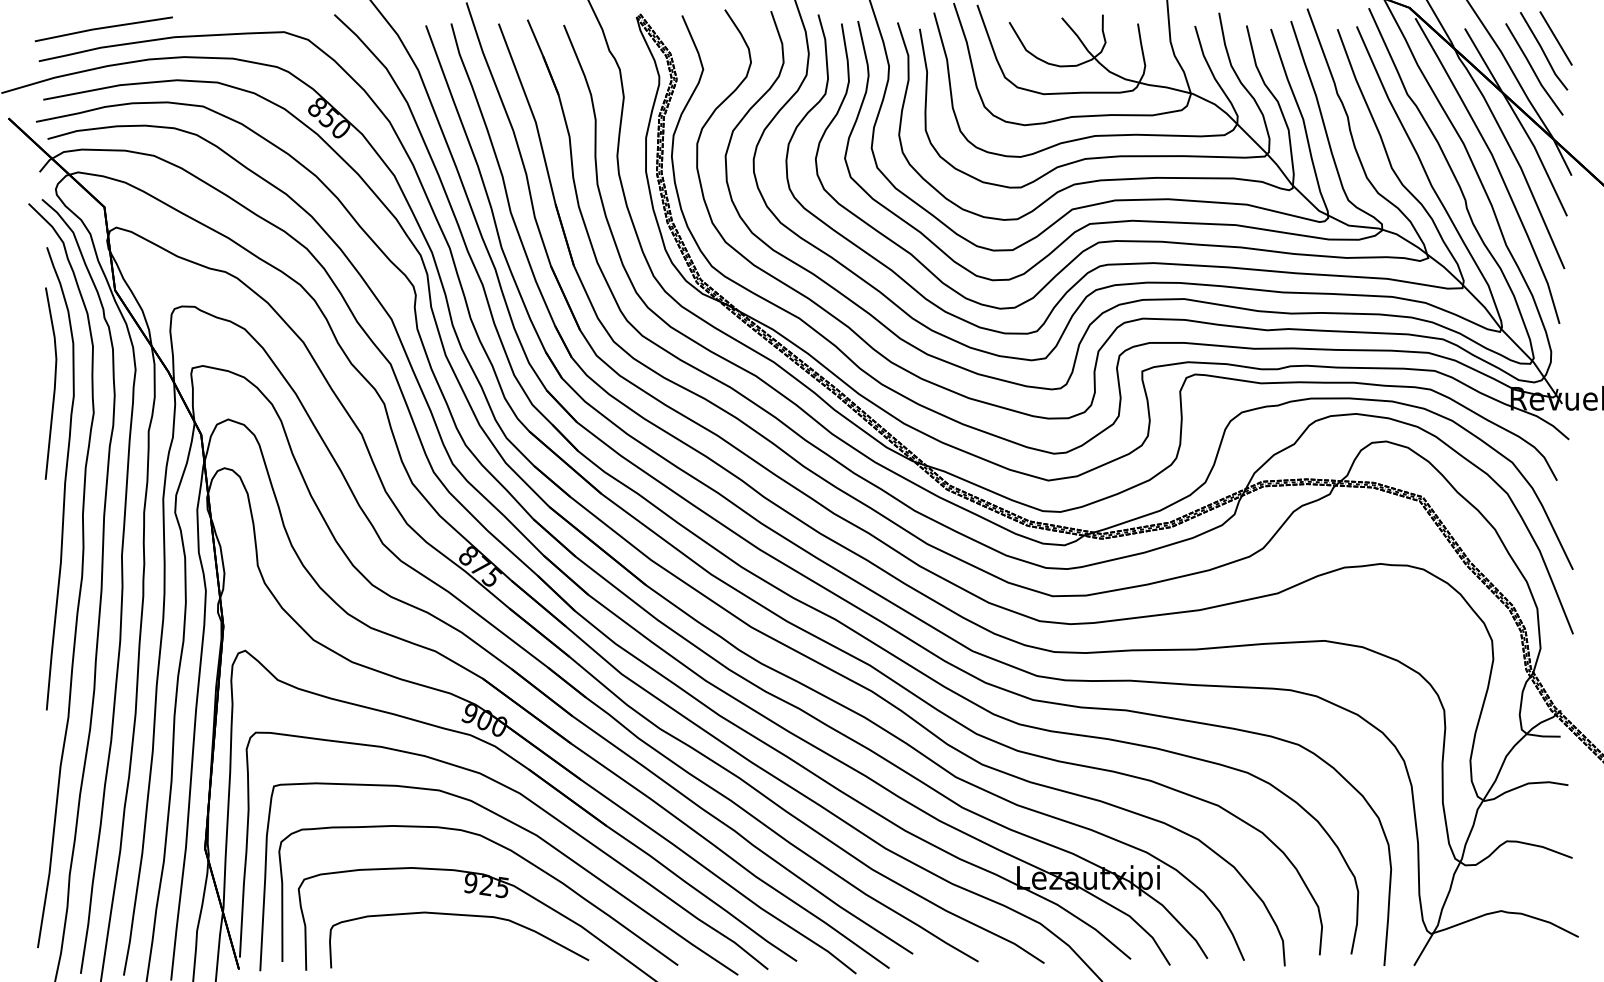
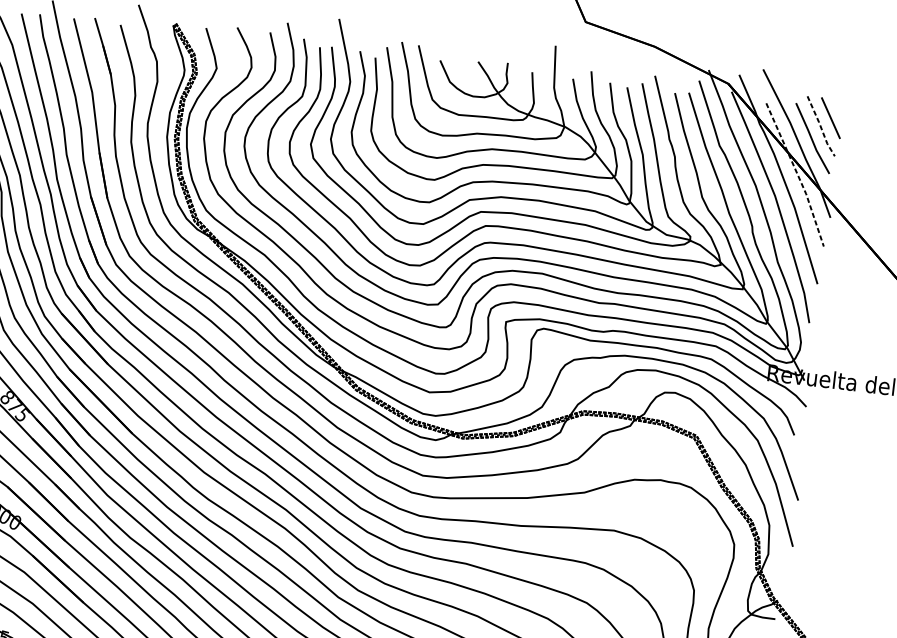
line: (1543, 52) -> (820, 127), solid -> dashed
line: (1519, 121) -> (797, 174), solid -> dashed

